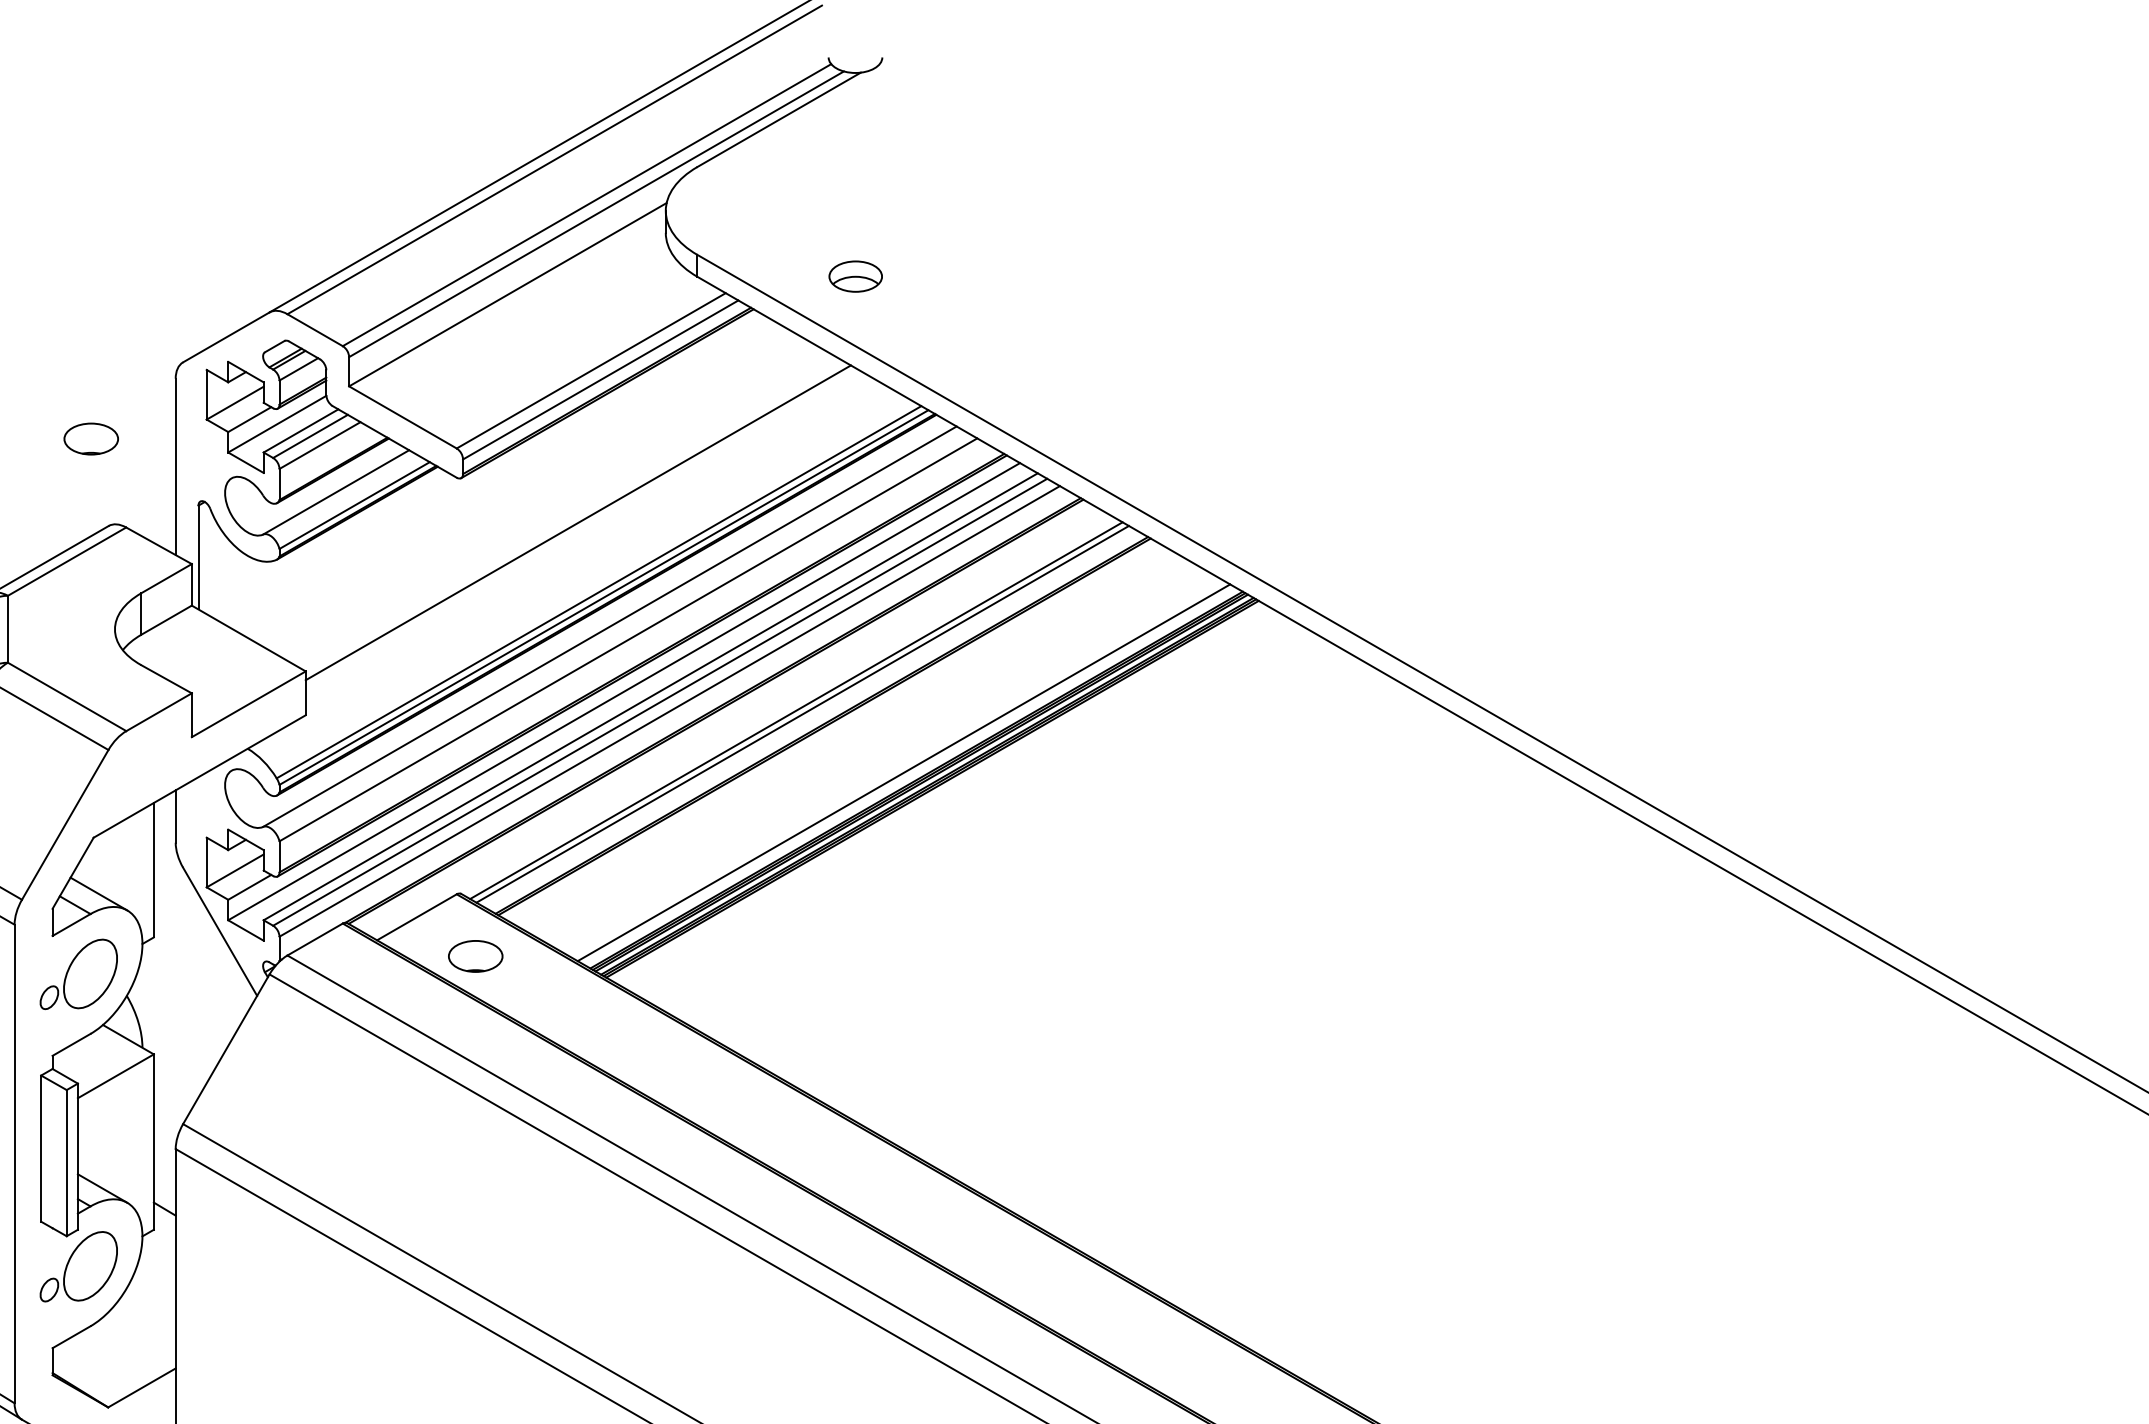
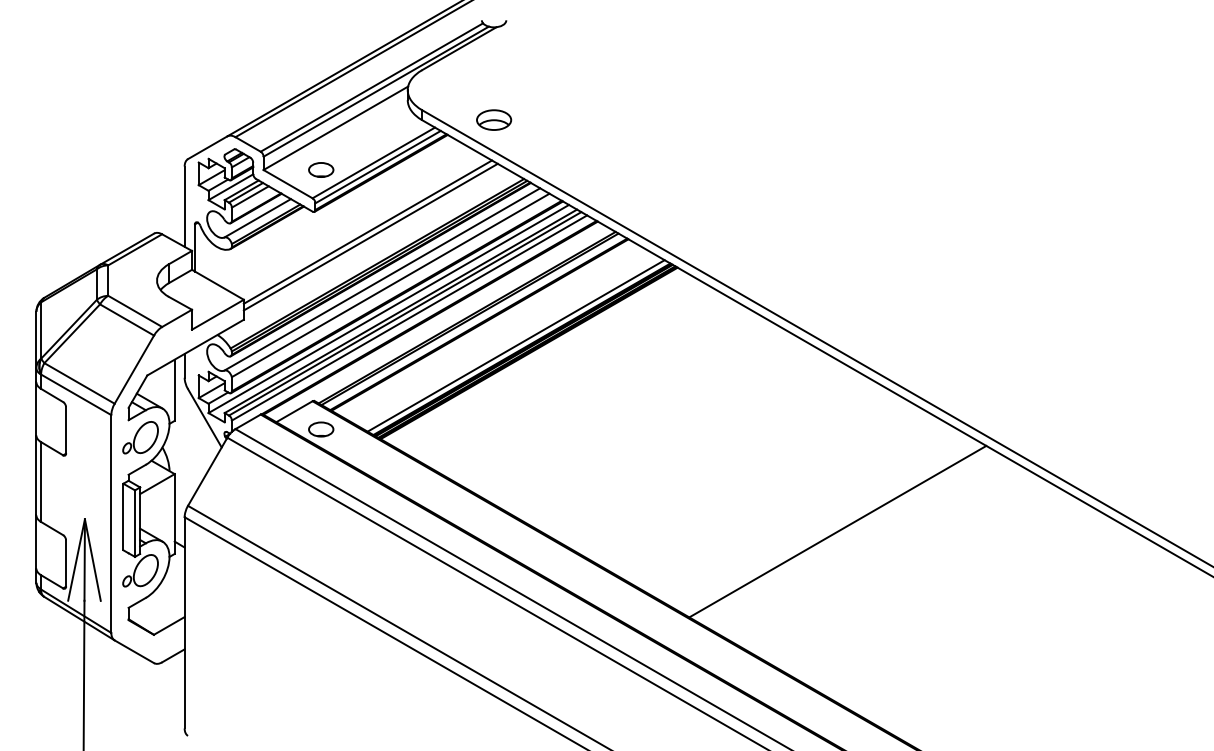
part: (856, 275) -> (494, 119), size x1.43
part: (91, 437) -> (321, 169), moved
line: (583, 532) -> (370, 236), added
line: (1609, 1180) -> (837, 531), added

